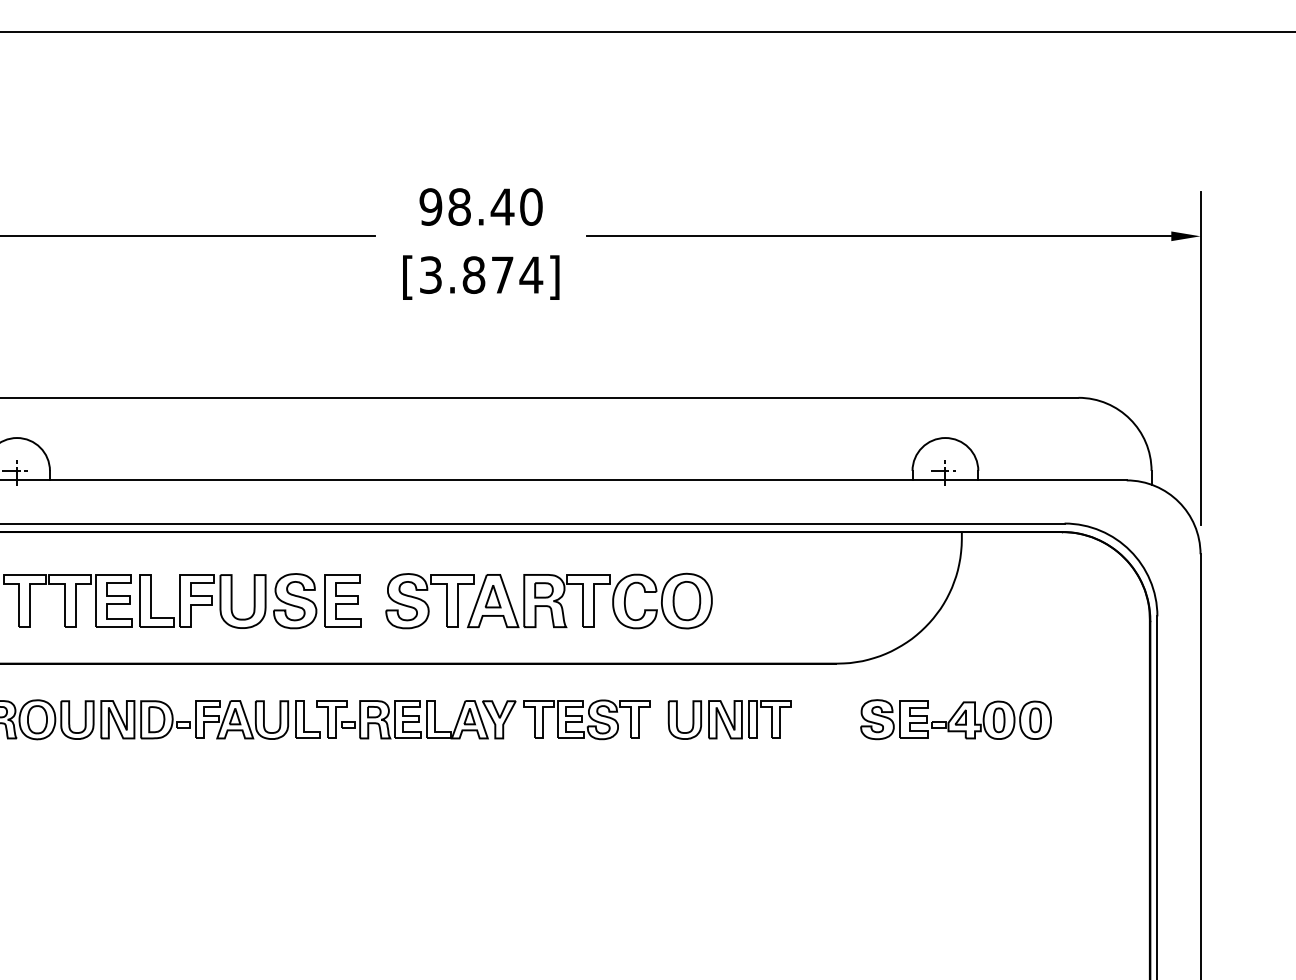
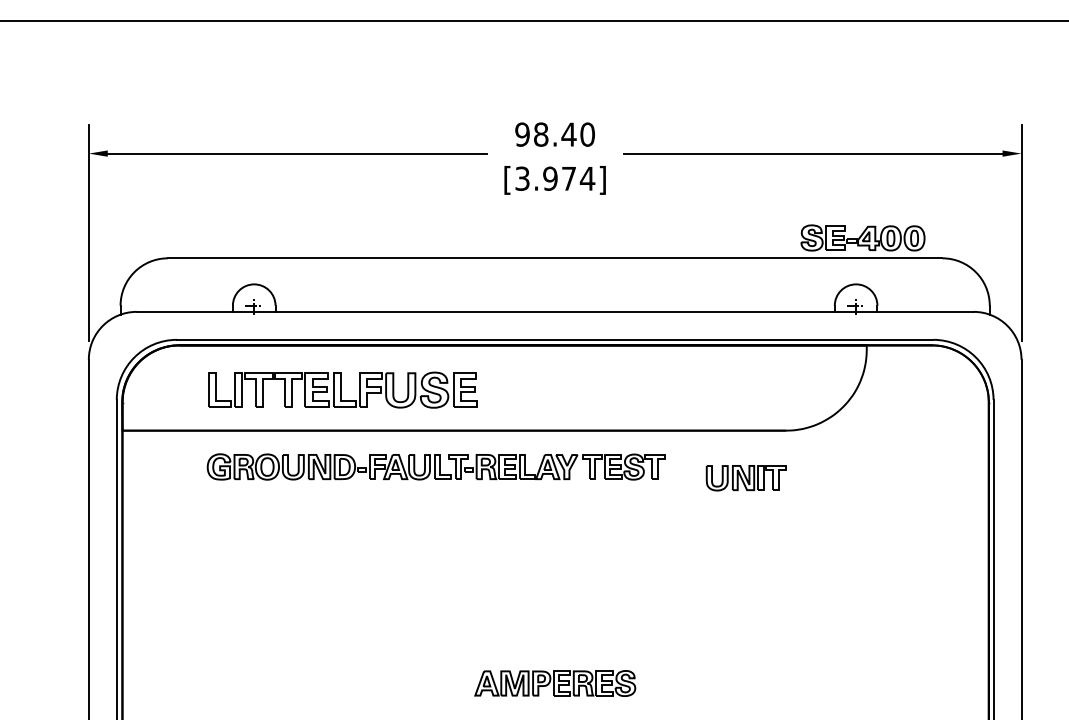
text: (474, 274) -> (550, 178), [3.874] -> [3.974]
part: (548, 600) -> (598, 389), removed
part: (955, 718) -> (862, 237), moved
part: (728, 720) -> (745, 478), moved

